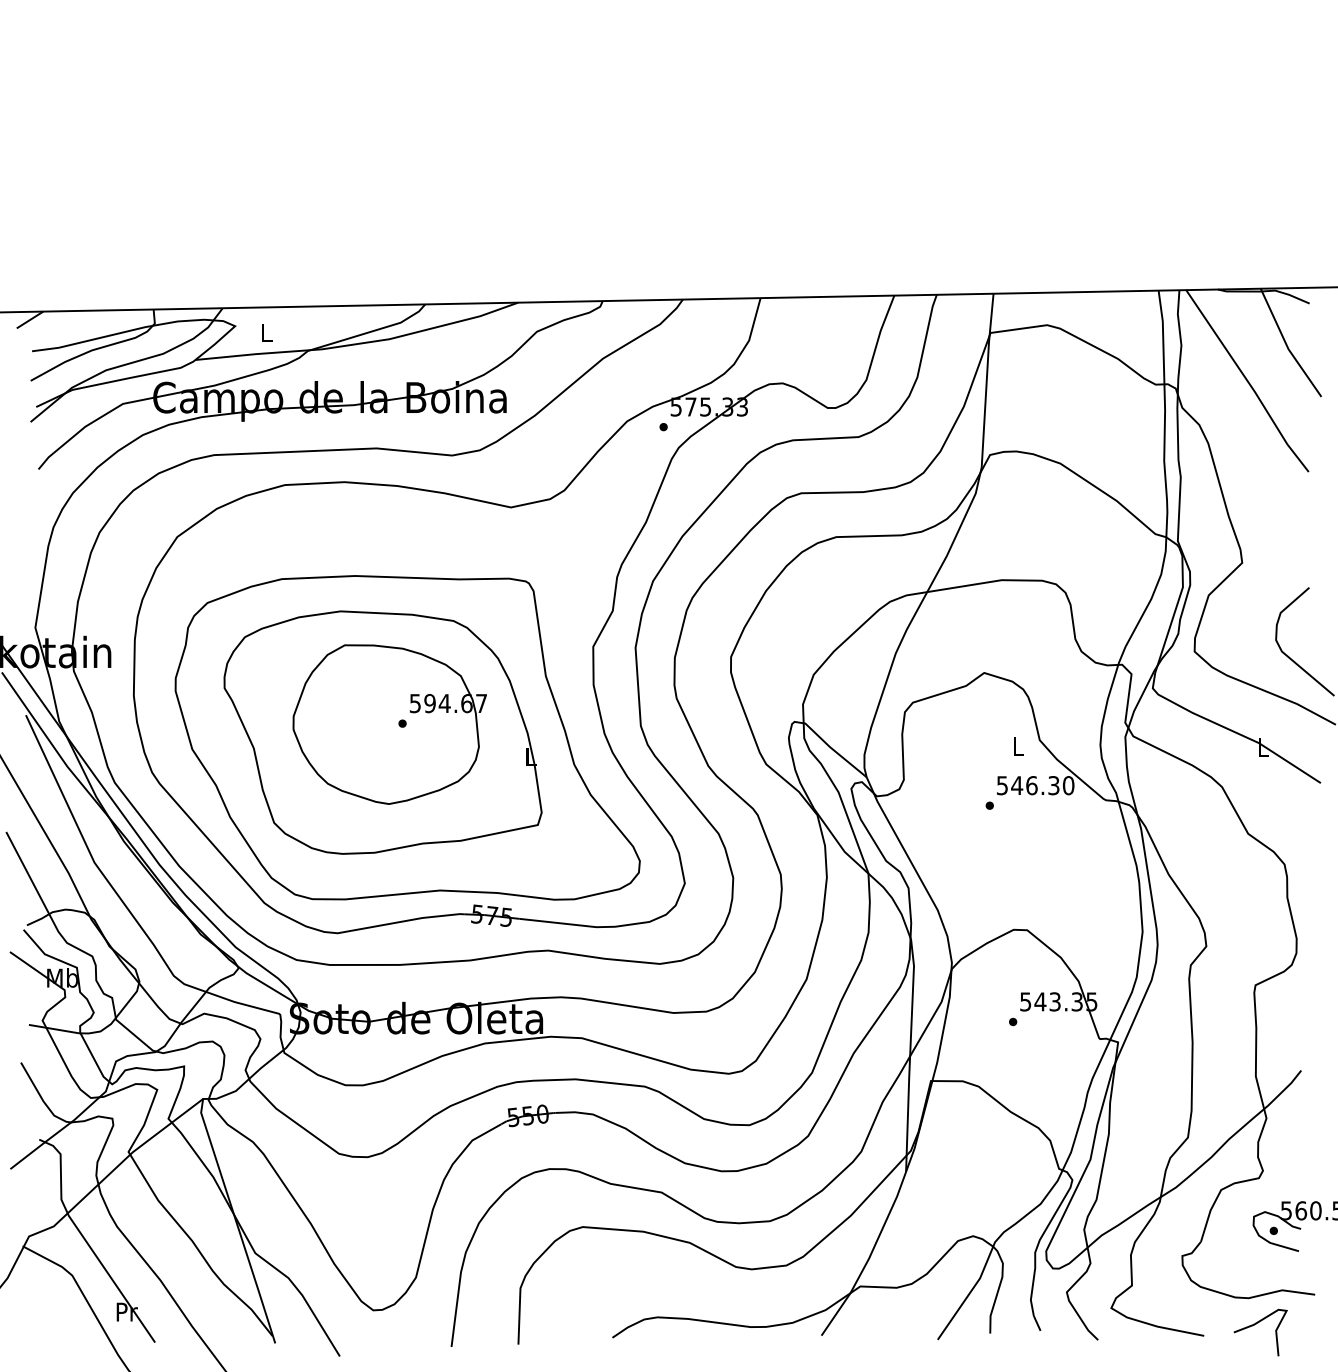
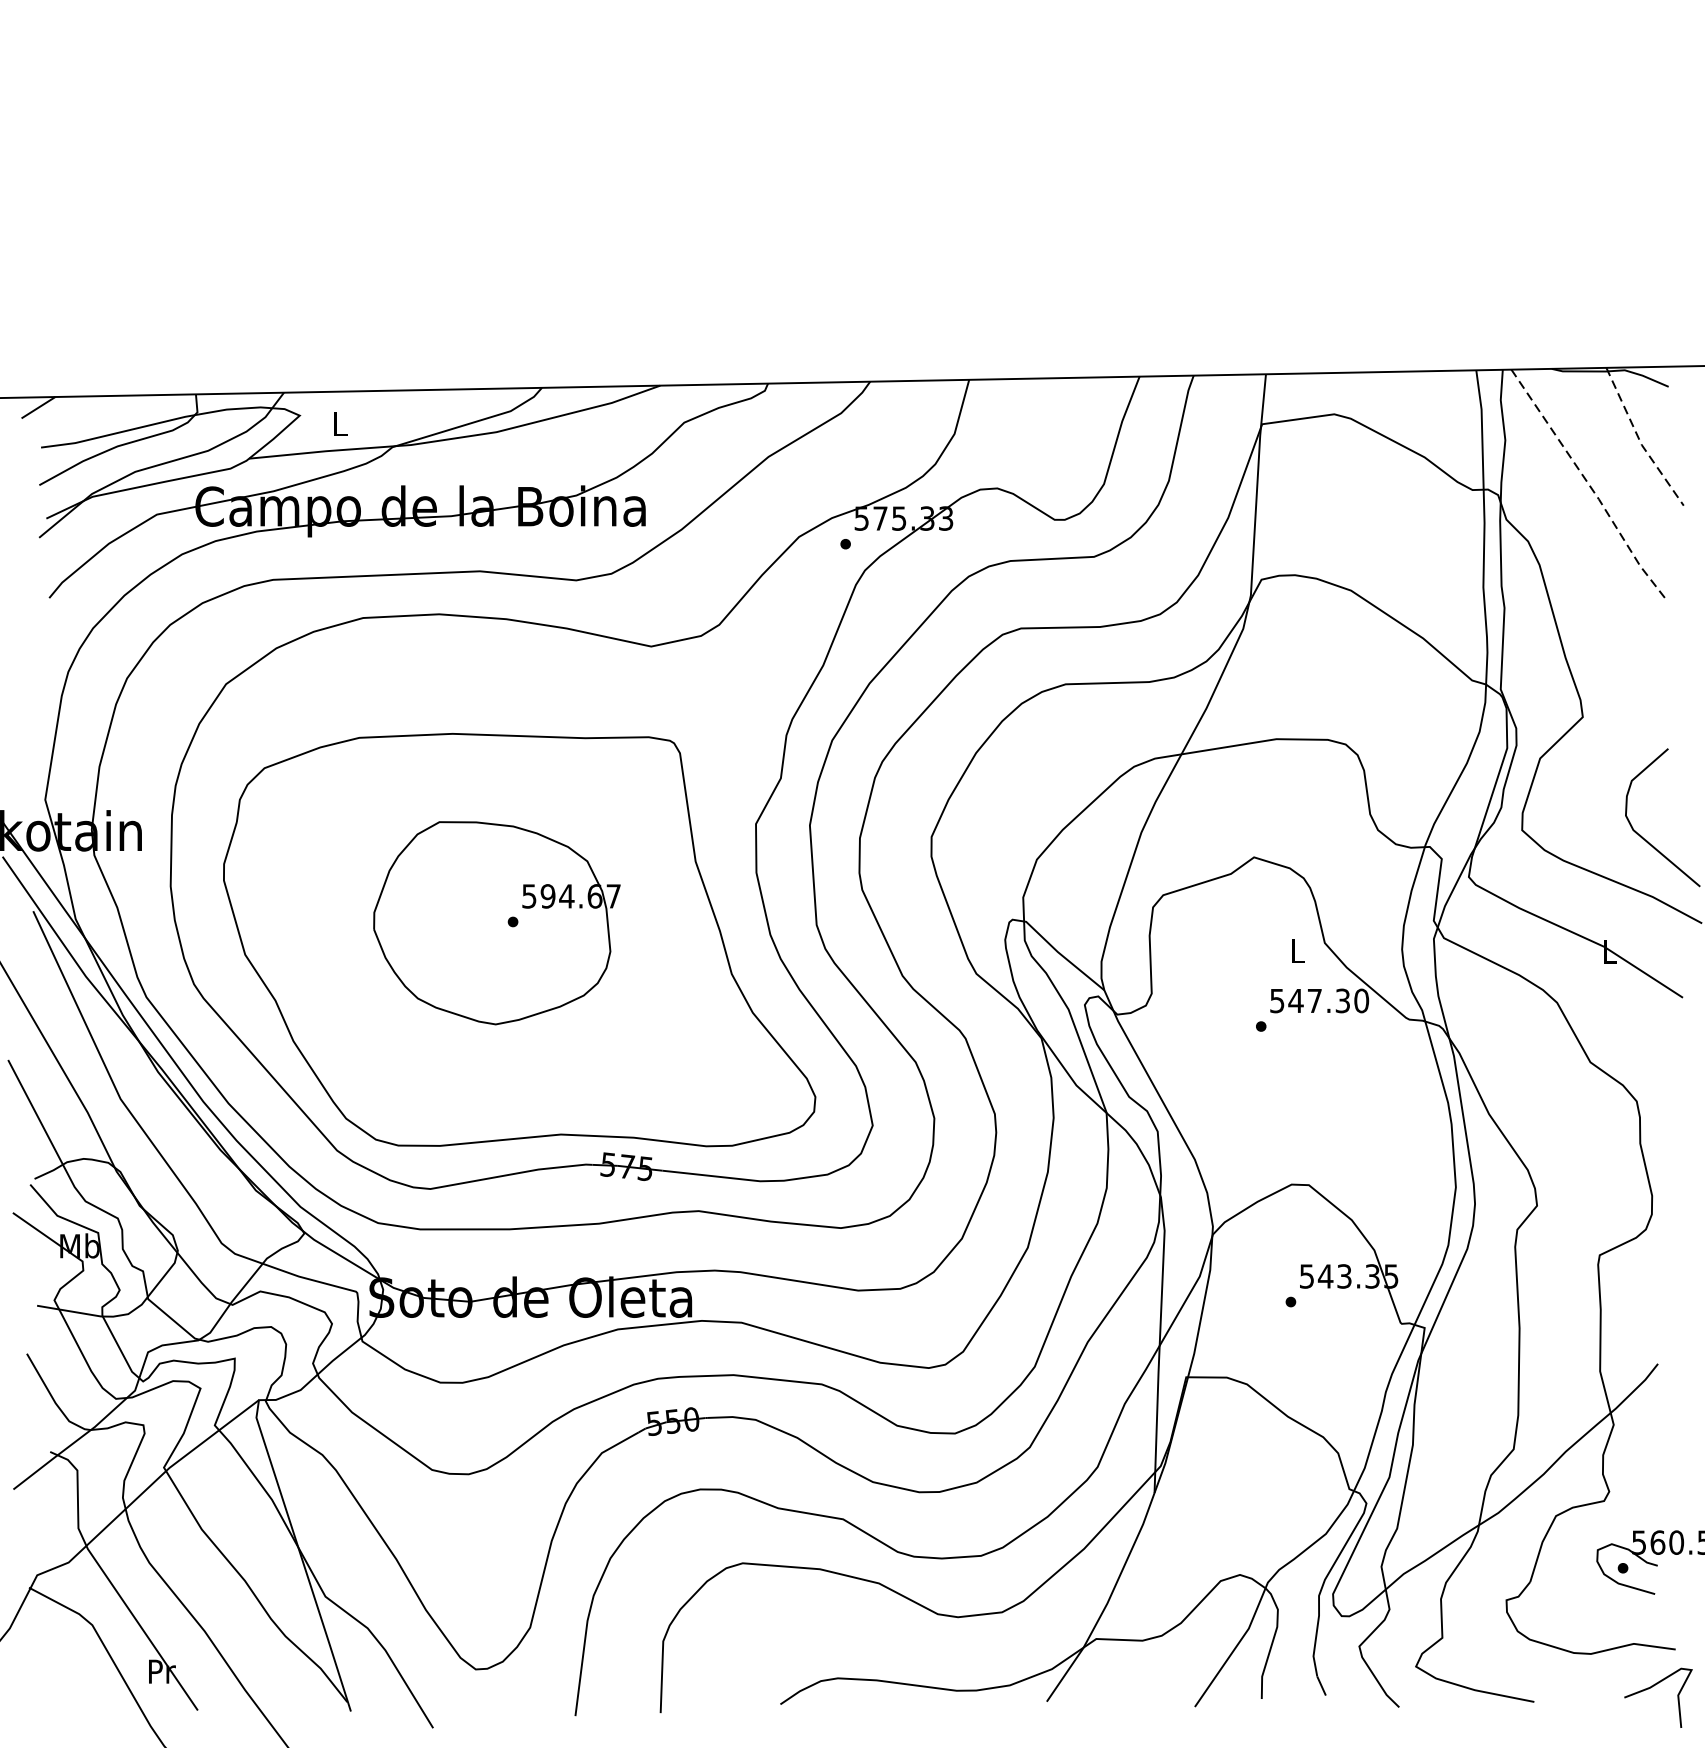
line: (1286, 345) -> (1639, 440), solid -> dashed
line: (1248, 382) -> (1590, 487), solid -> dashed
part: (382, 732) -> (487, 933), removed
text: (1031, 785) -> (1314, 1000), 546.30 -> 547.30
curve: (1256, 1324) -> (1653, 1687), moved

